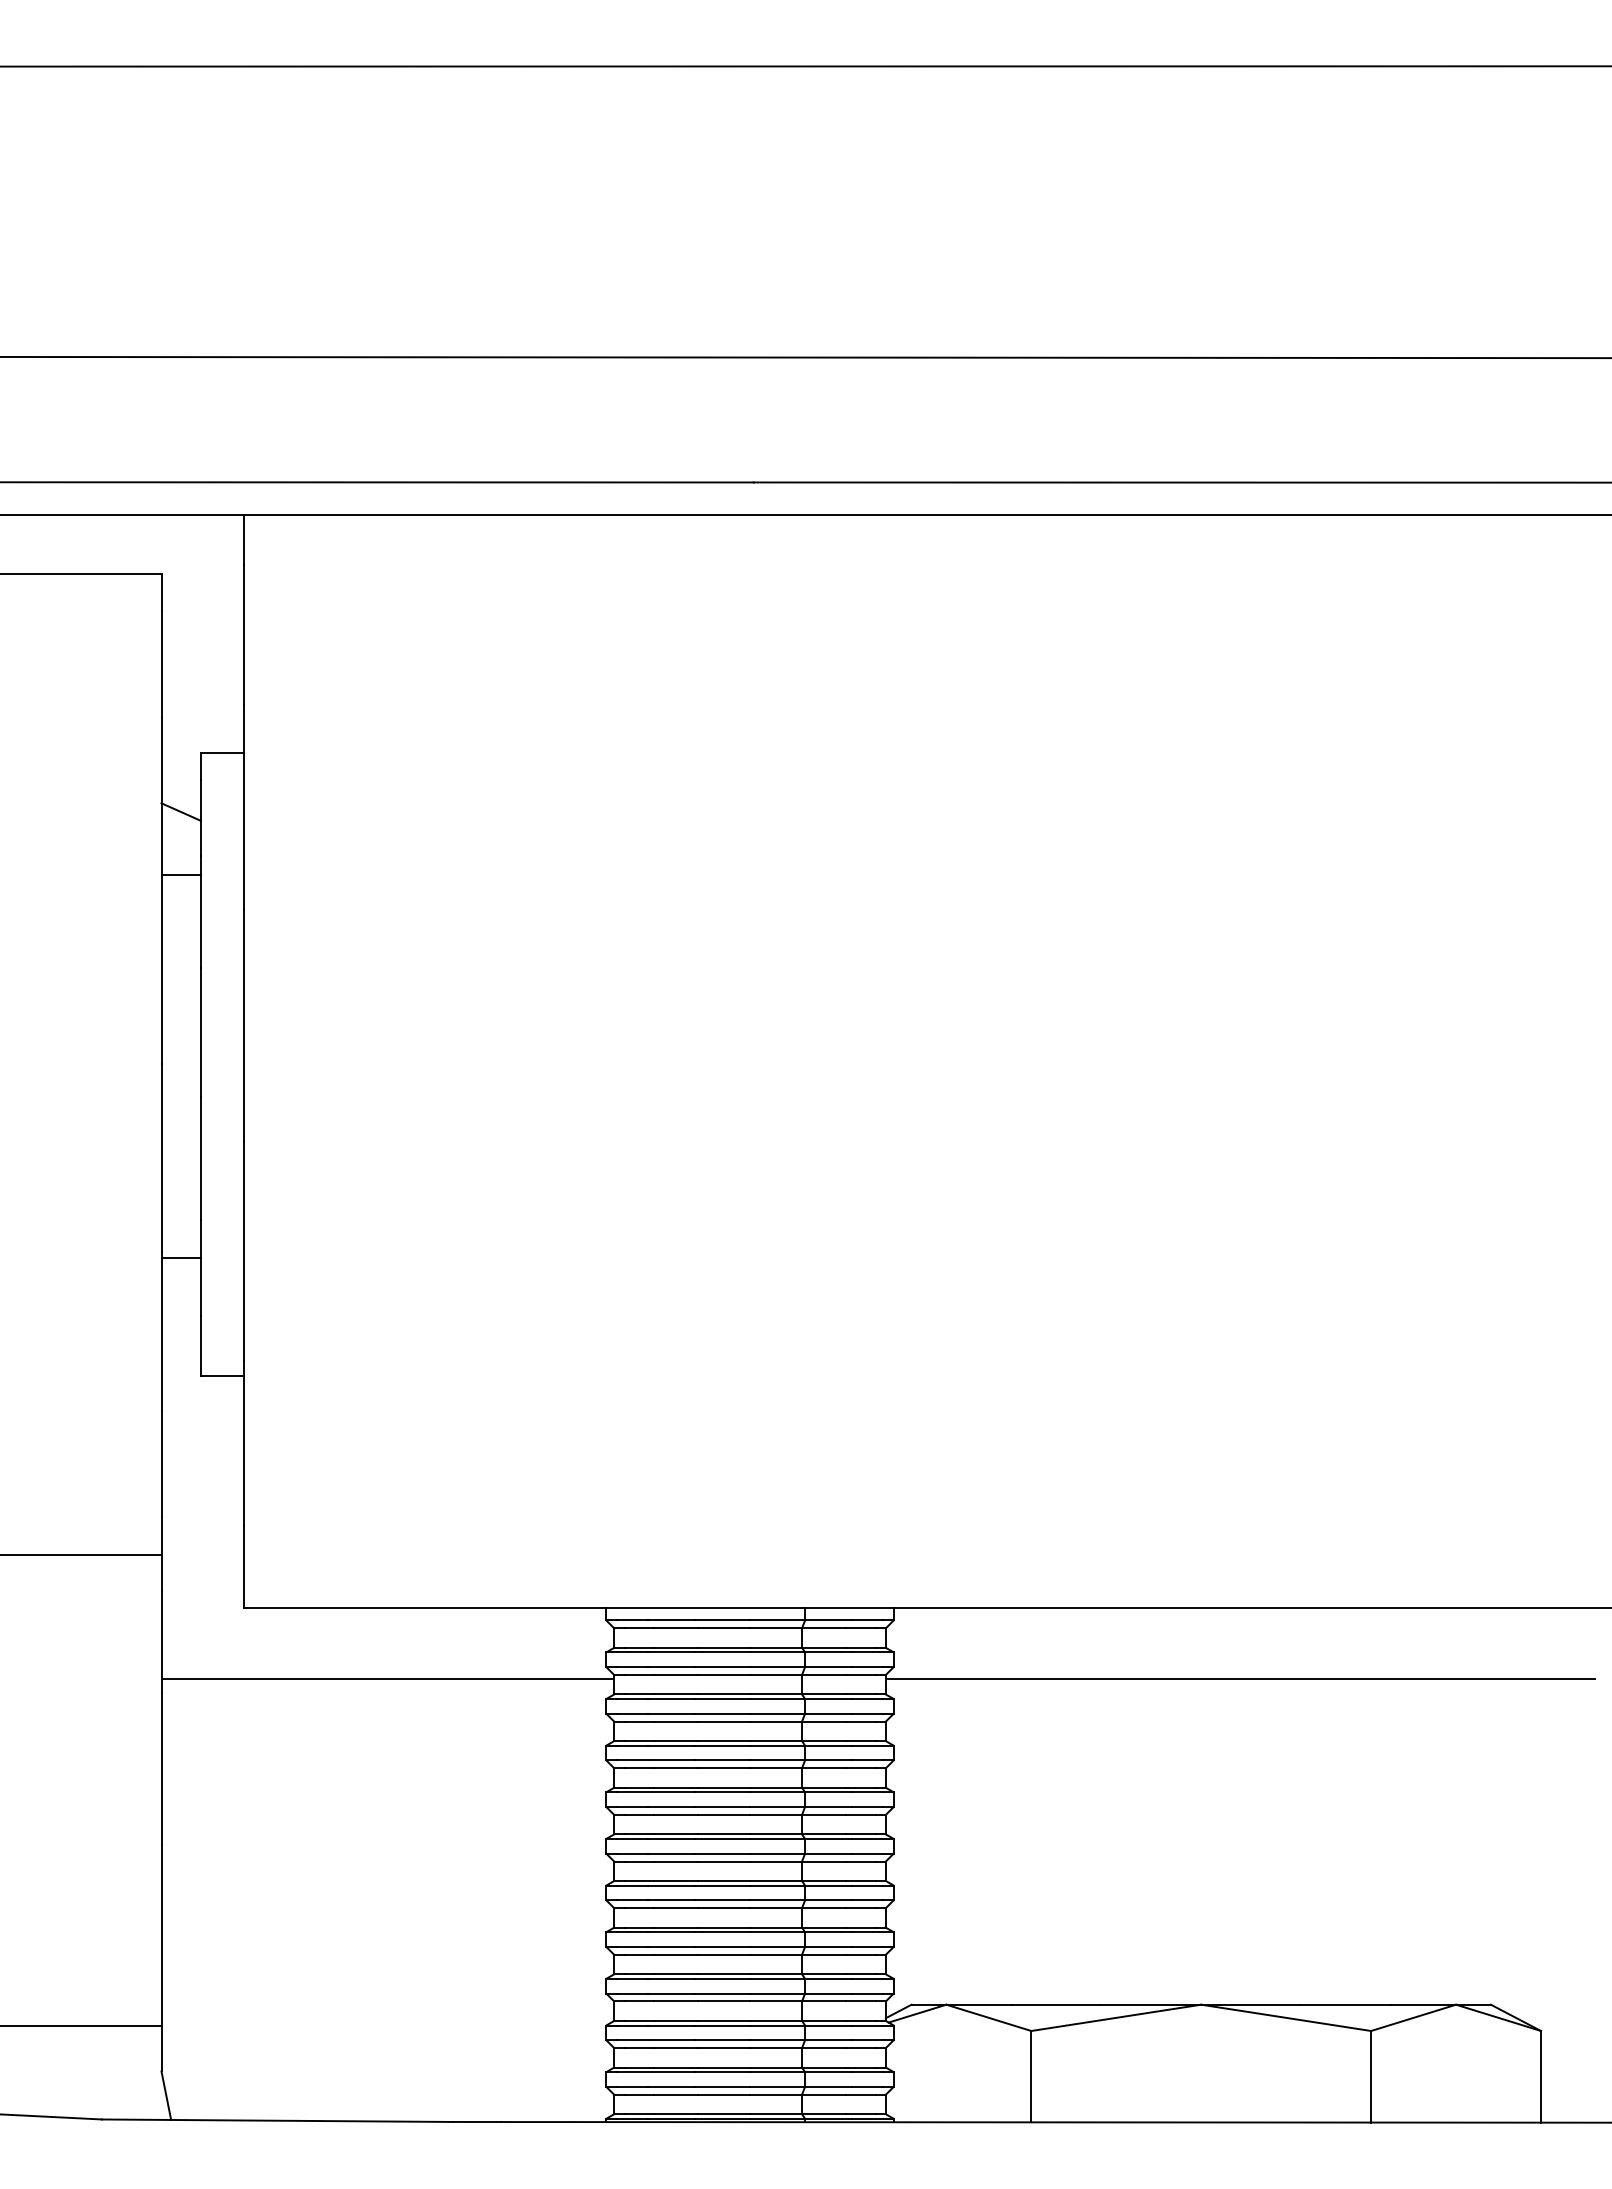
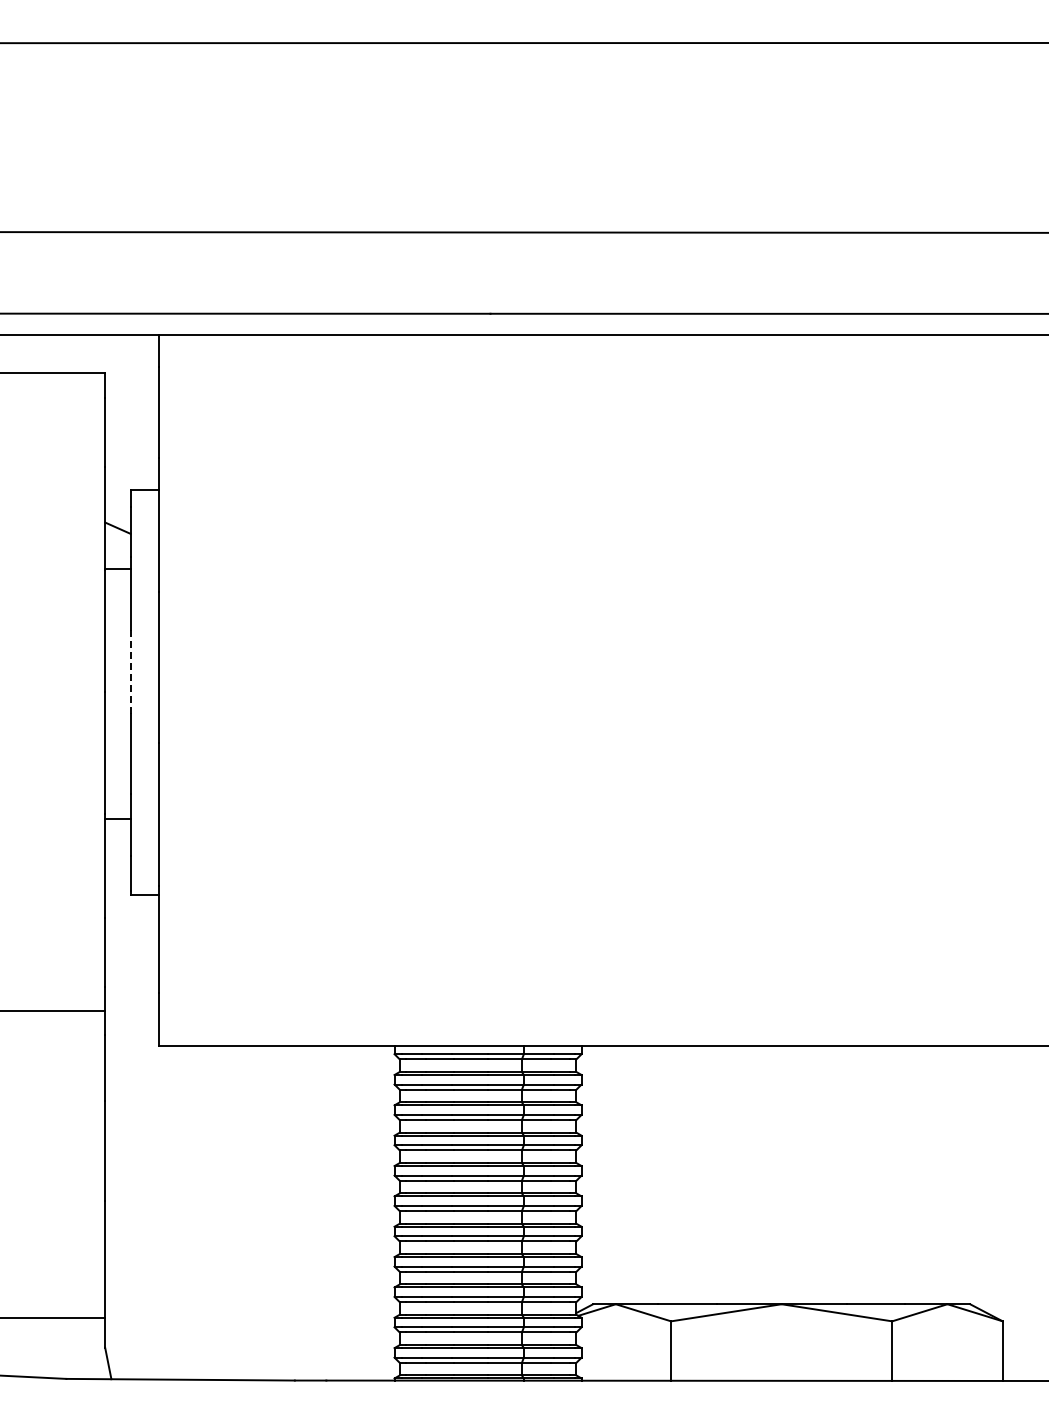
line: (200, 1032) -> (130, 671), solid -> dashed
line: (387, 1679) -> (252, 1092), removed
line: (1239, 1679) -> (806, 1092), removed

